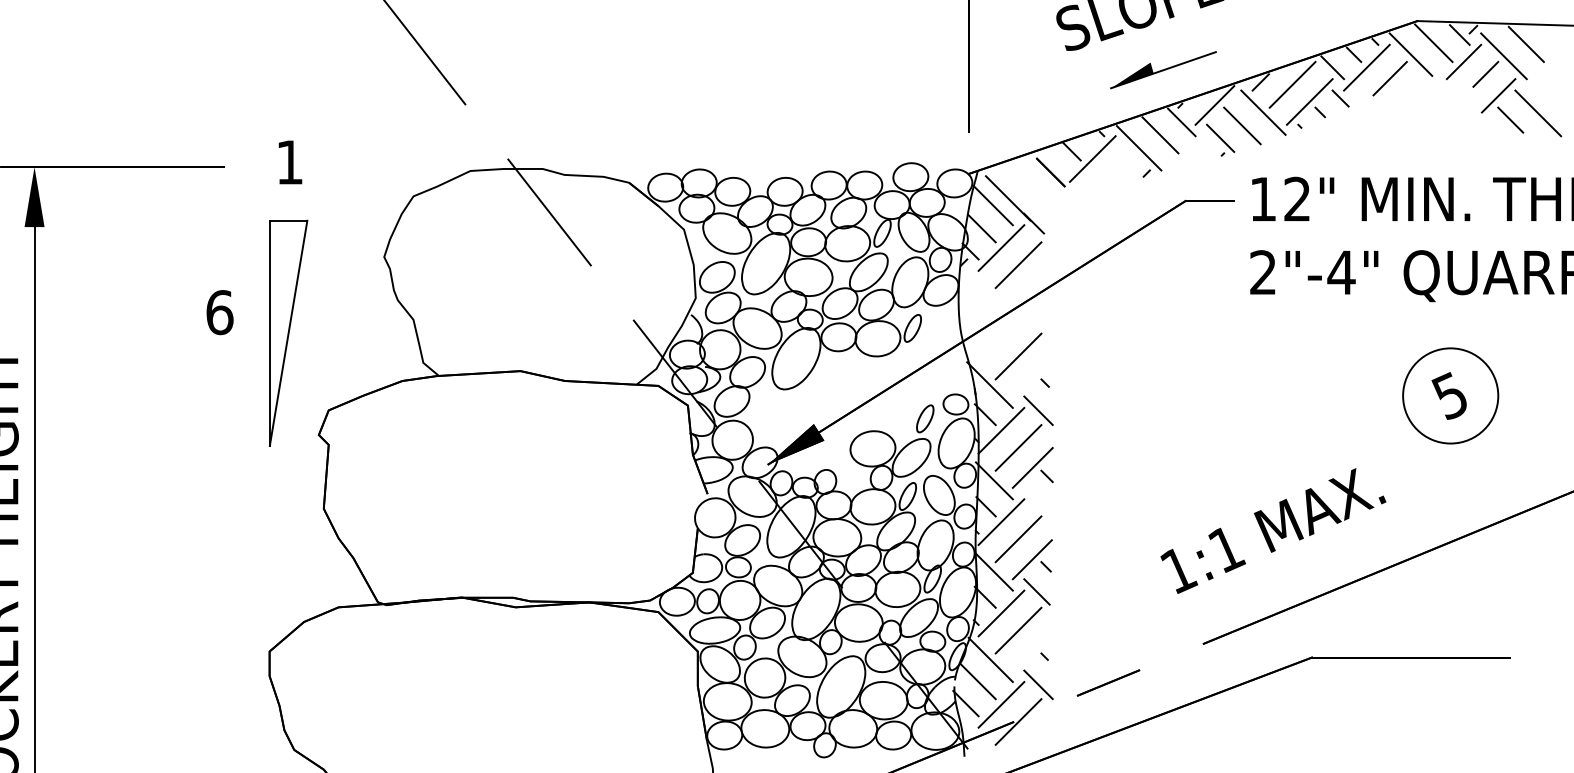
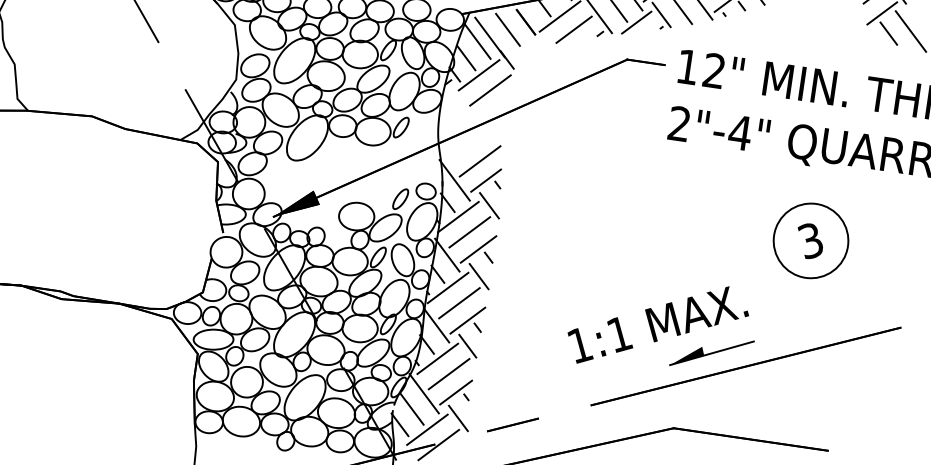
line: (1190, 152) -> (636, 22), added
line: (1112, 173) -> (573, 29), added
line: (1029, 185) -> (507, 29), added
line: (1029, 379) -> (486, 180), added
text: (1449, 395) -> (810, 240), 5 -> 3
line: (1038, 501) -> (479, 276), added
part: (1345, 555) -> (711, 352), added
line: (1030, 652) -> (455, 392), added

